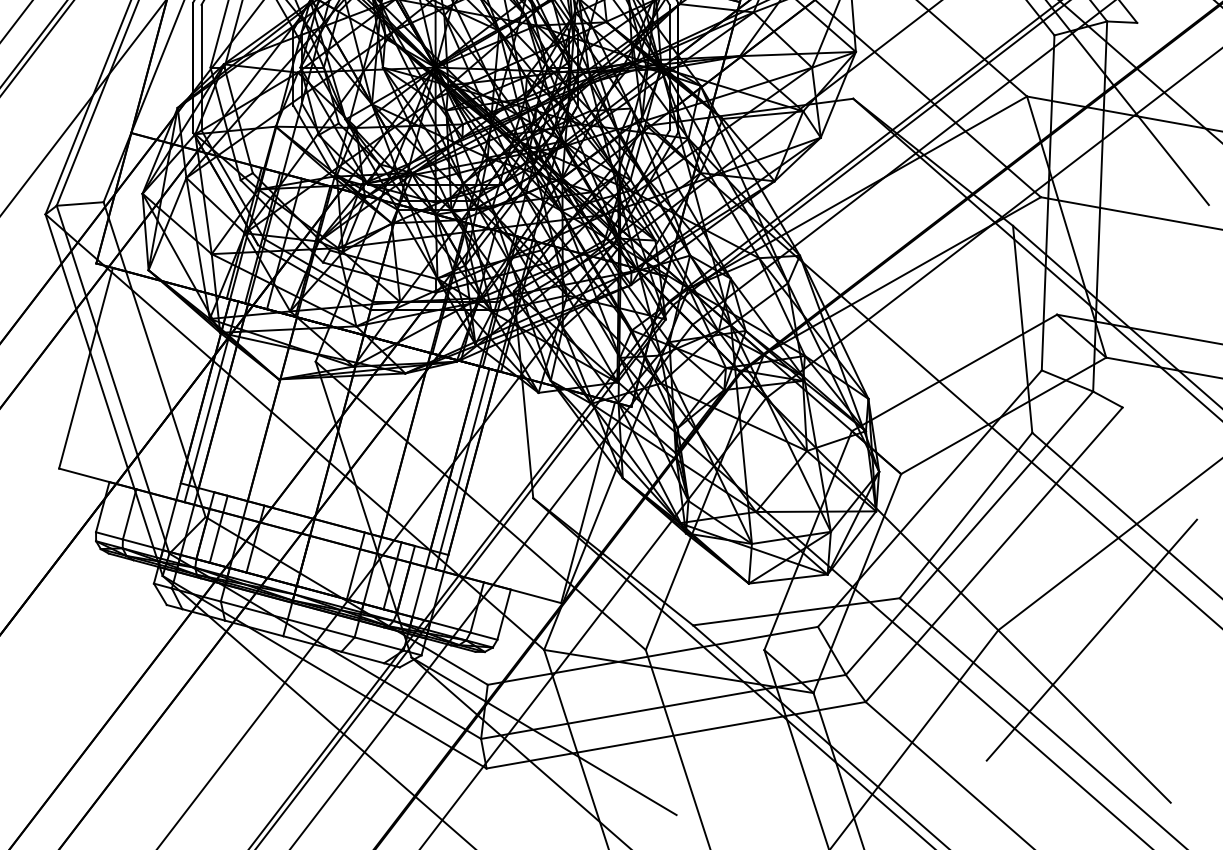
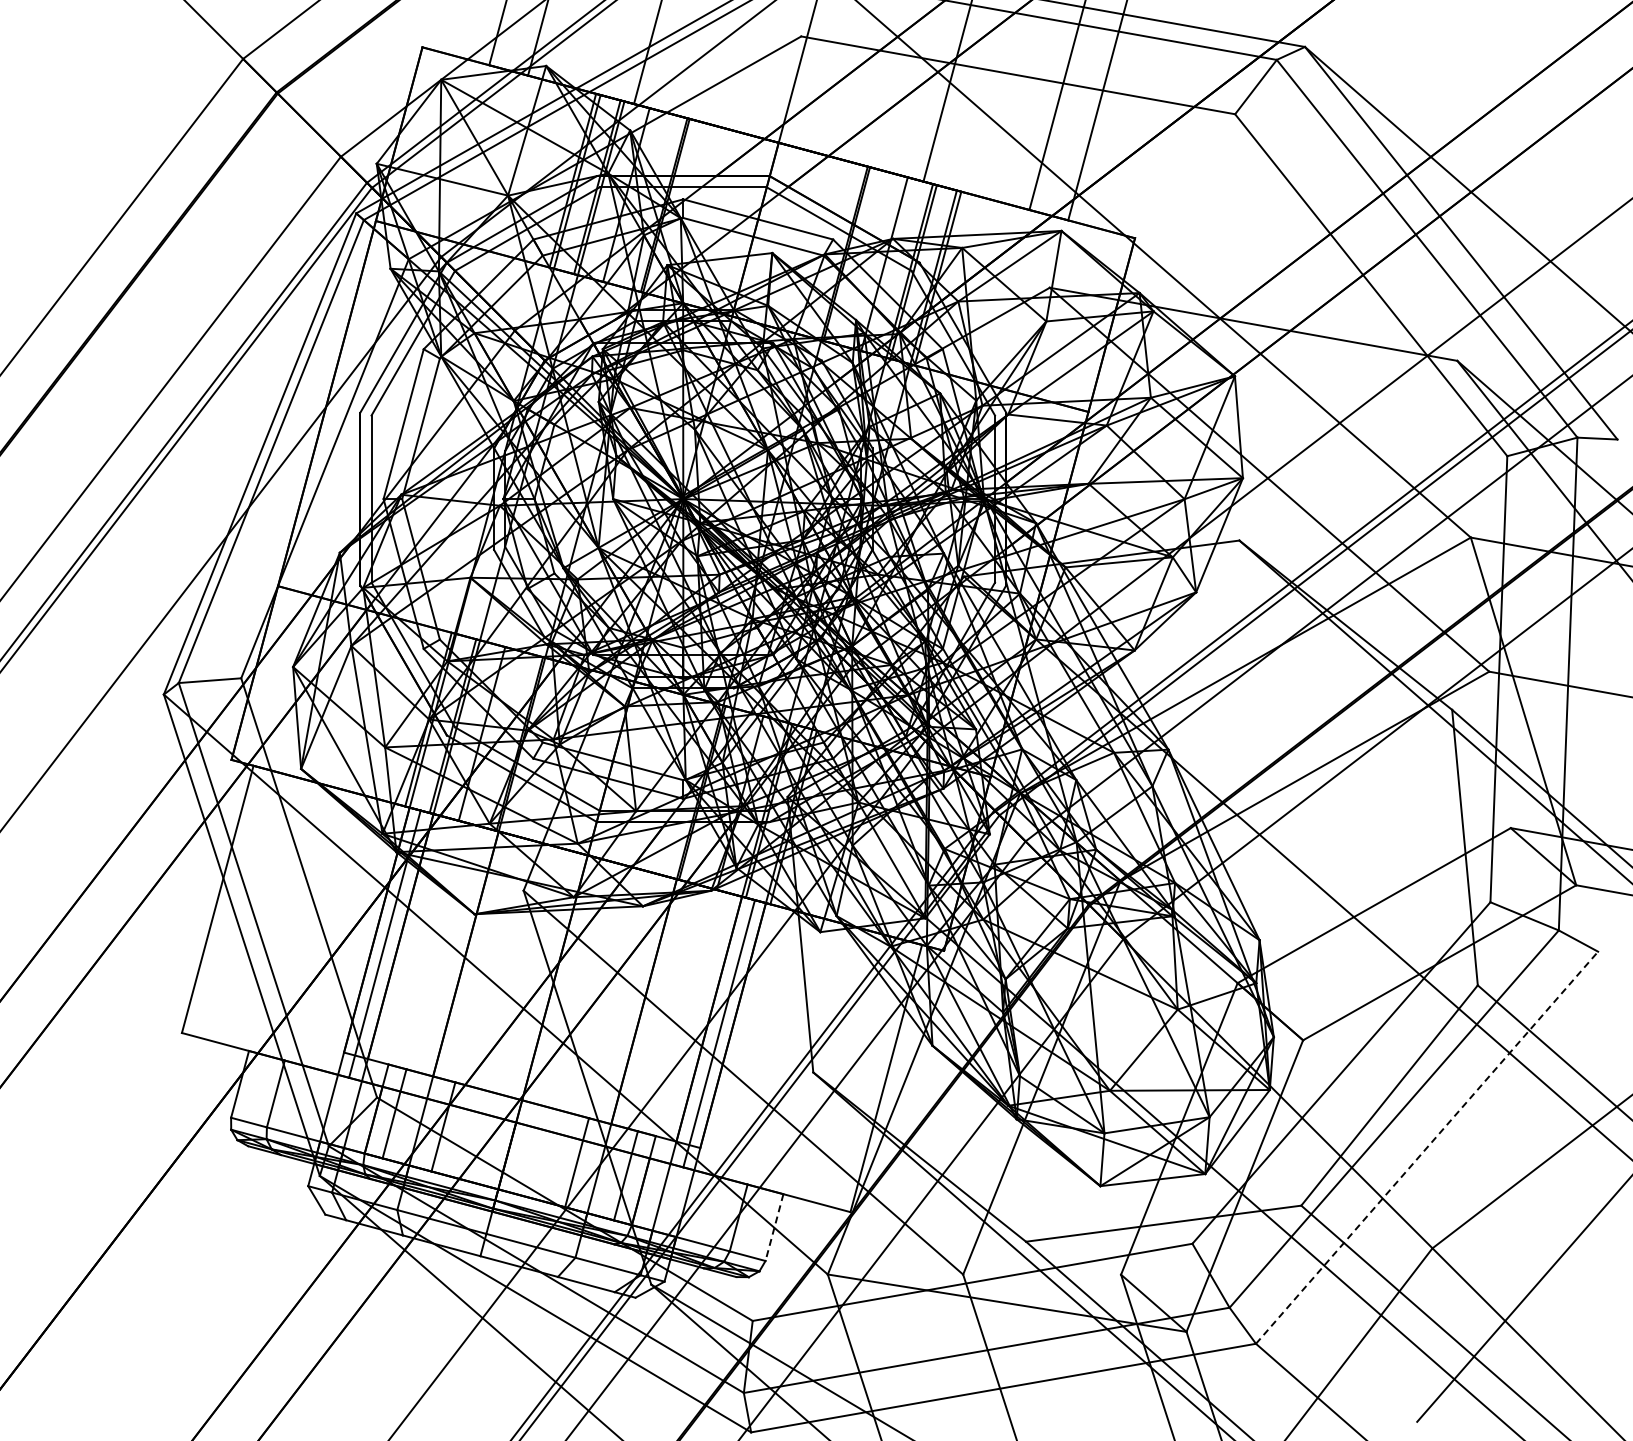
line: (994, 554) -> (1427, 1147), solid -> dashed
line: (504, 614) -> (774, 1227), solid -> dashed

